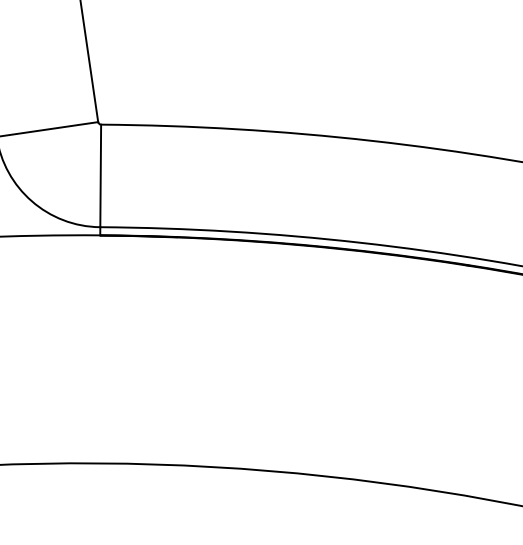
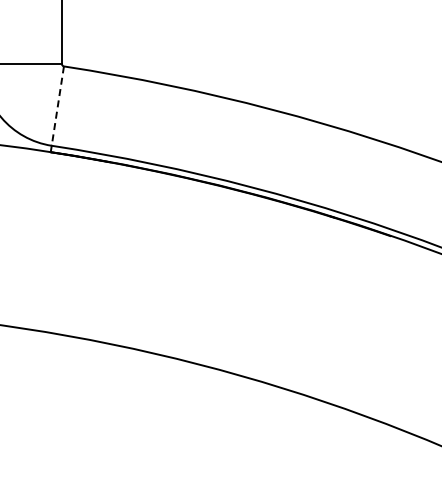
line: (100, 176) -> (57, 106), solid -> dashed

